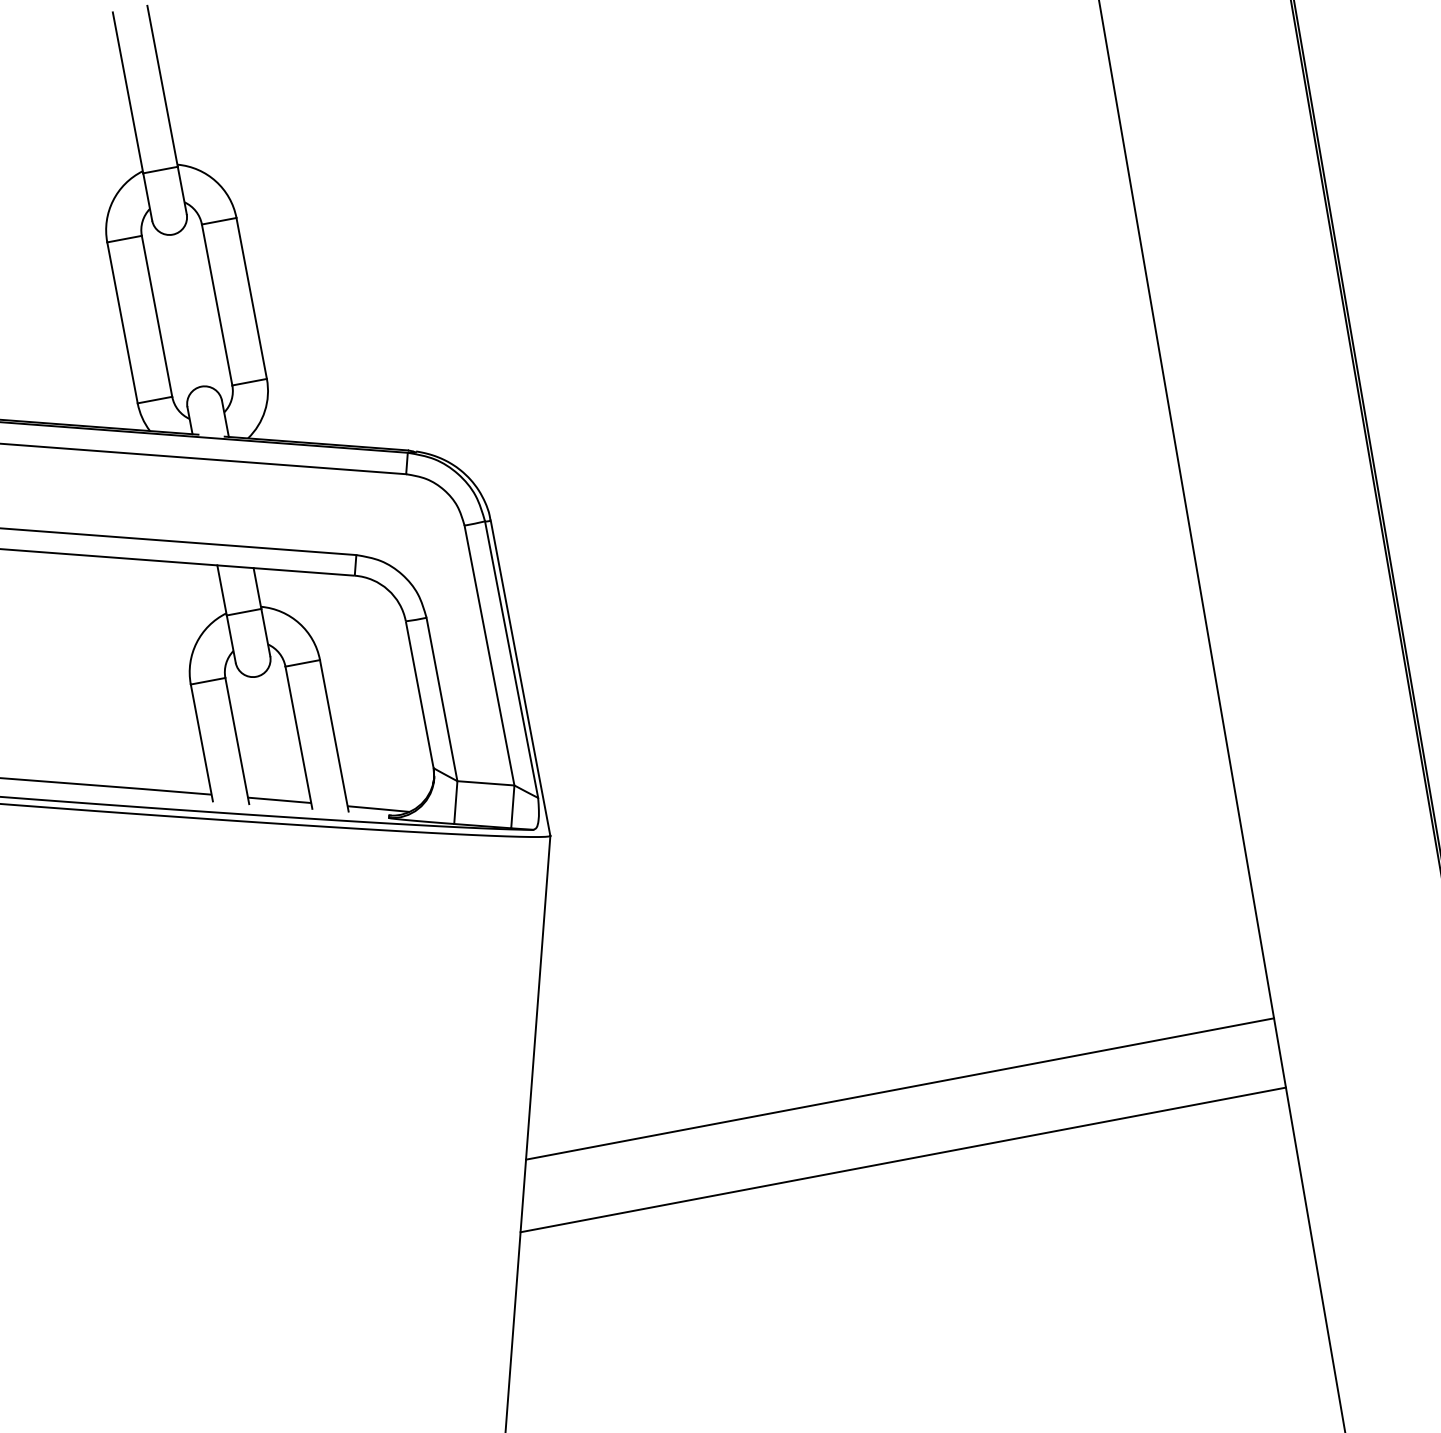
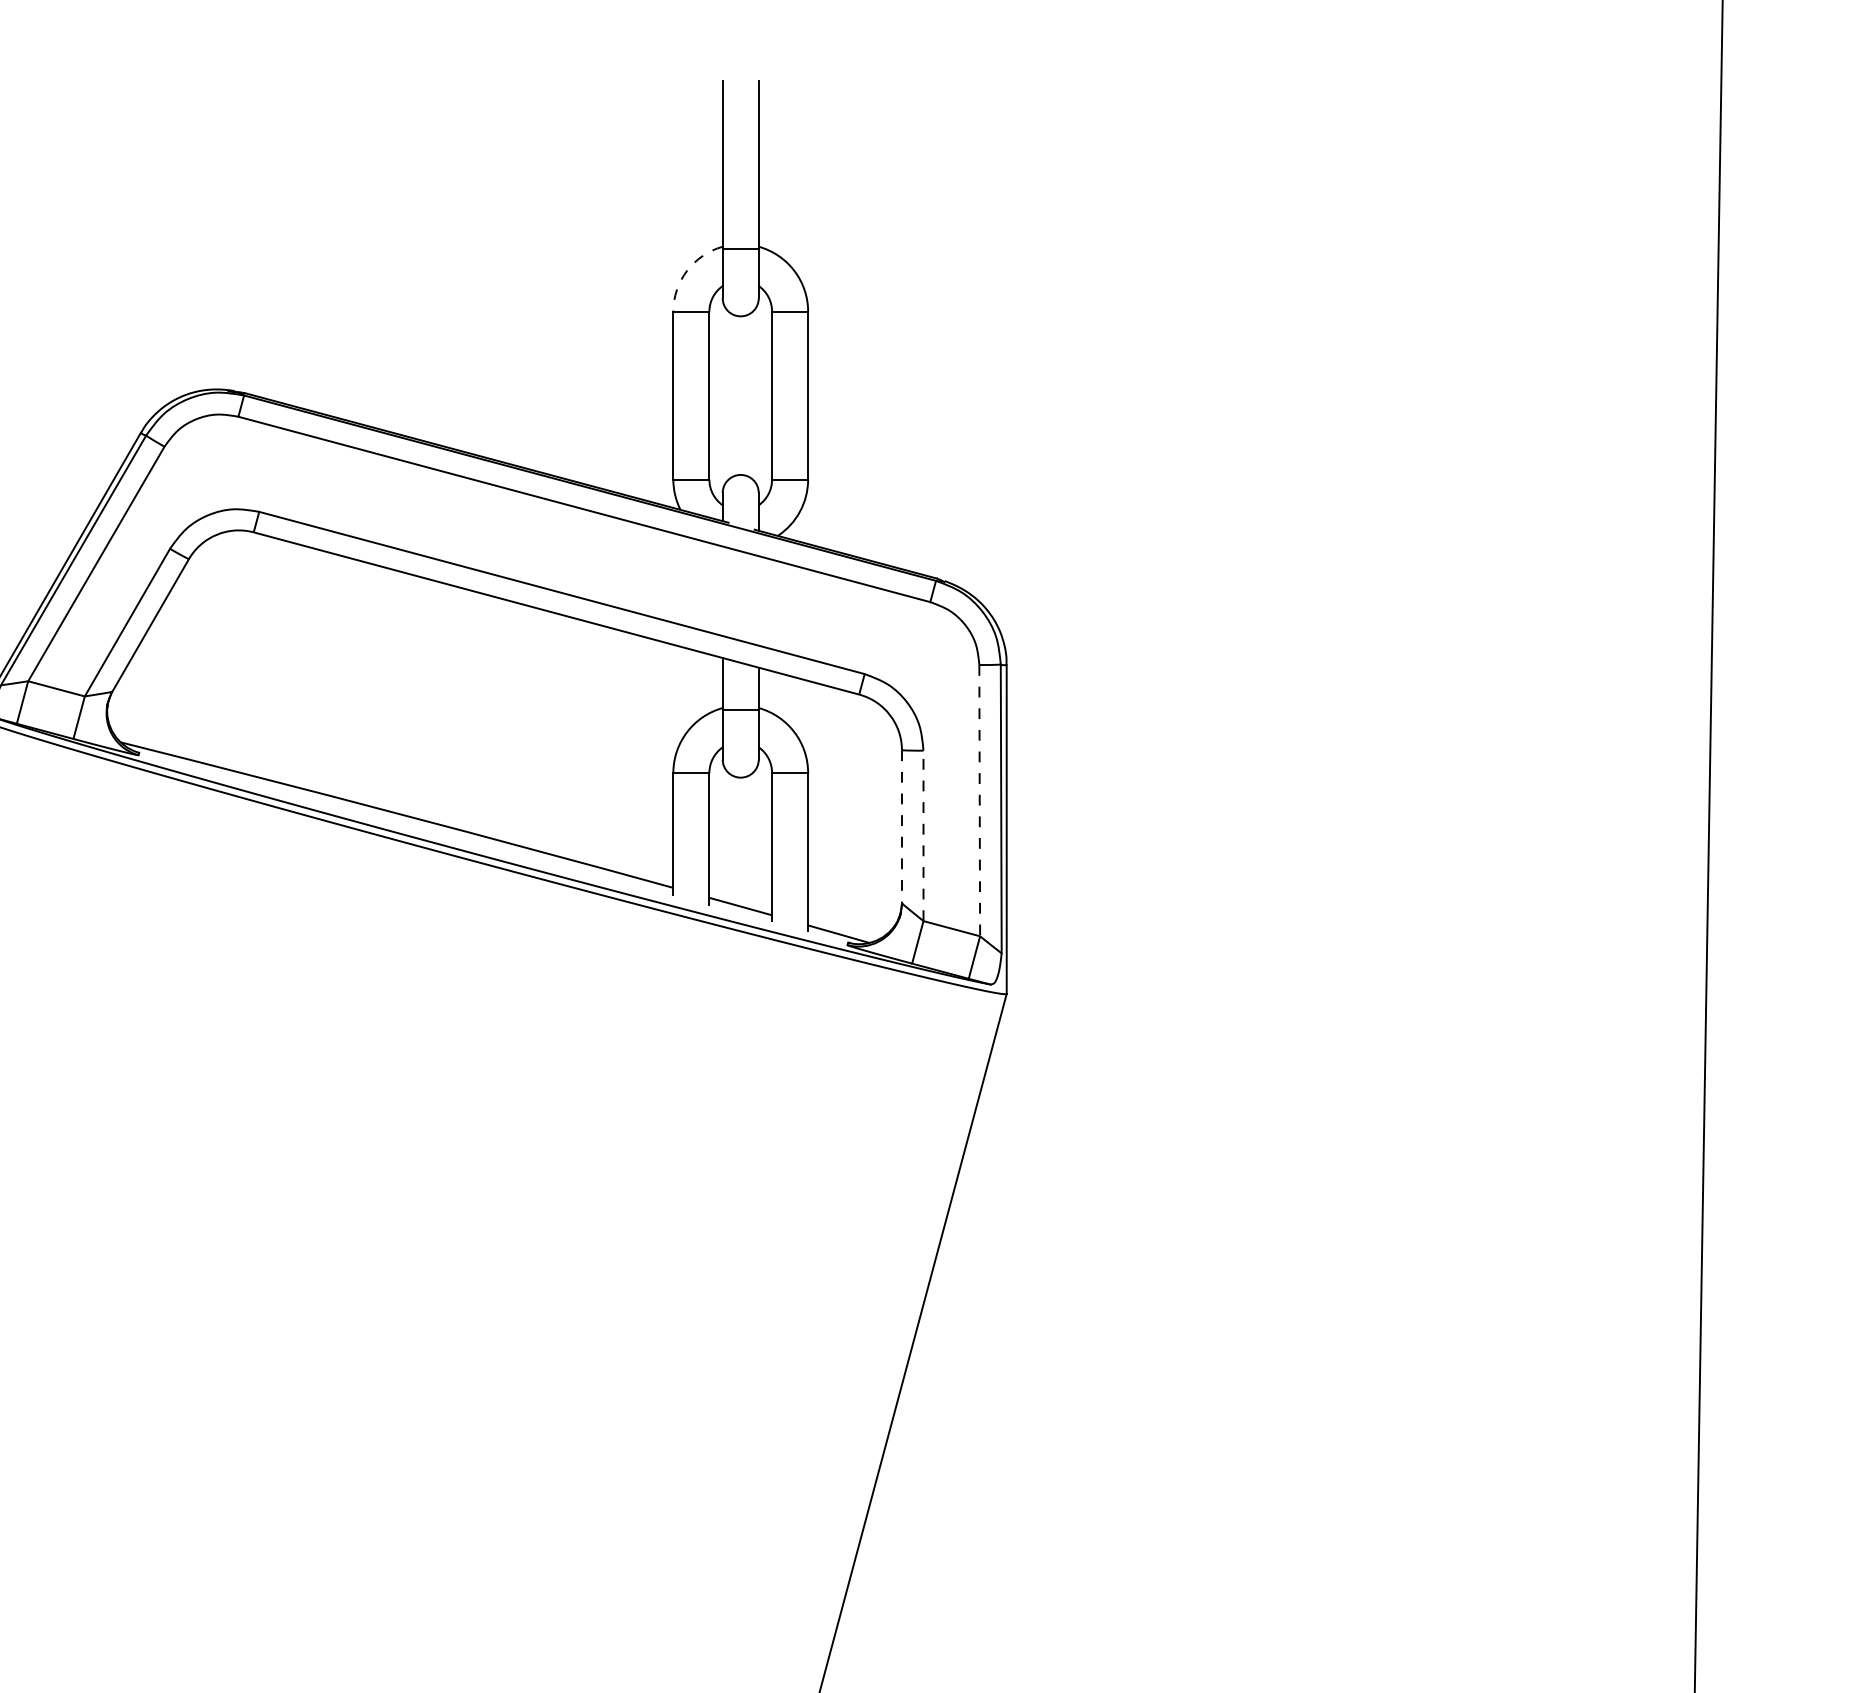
arc: (113, 200) -> (687, 270), solid -> dashed
line: (489, 655) -> (979, 800), solid -> dashed
line: (419, 696) -> (901, 828), solid -> dashed
line: (441, 699) -> (923, 835), solid -> dashed
line: (899, 1089) -> (1310, 1315), removed
line: (903, 1159) -> (1300, 1387), removed

